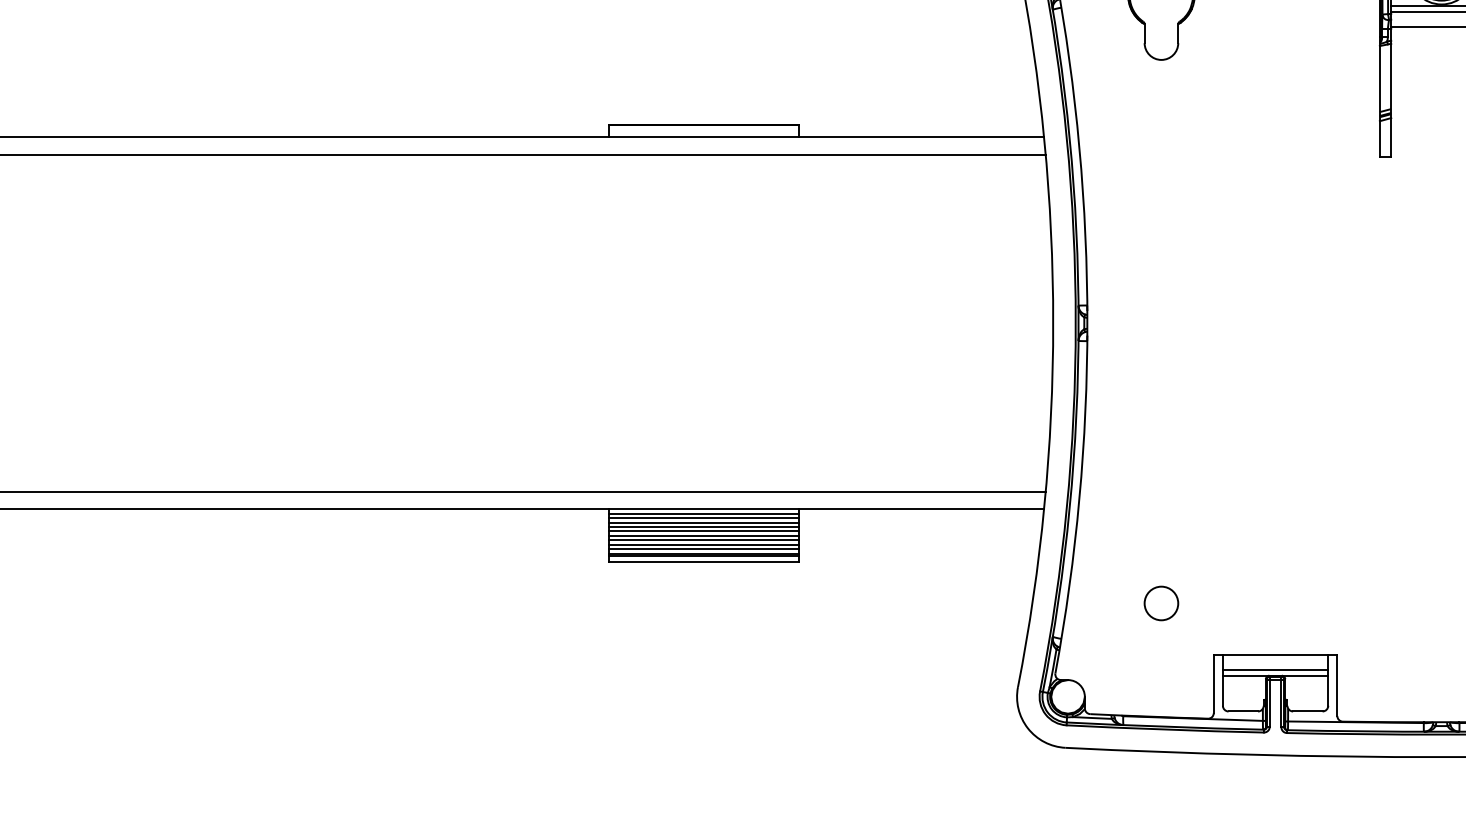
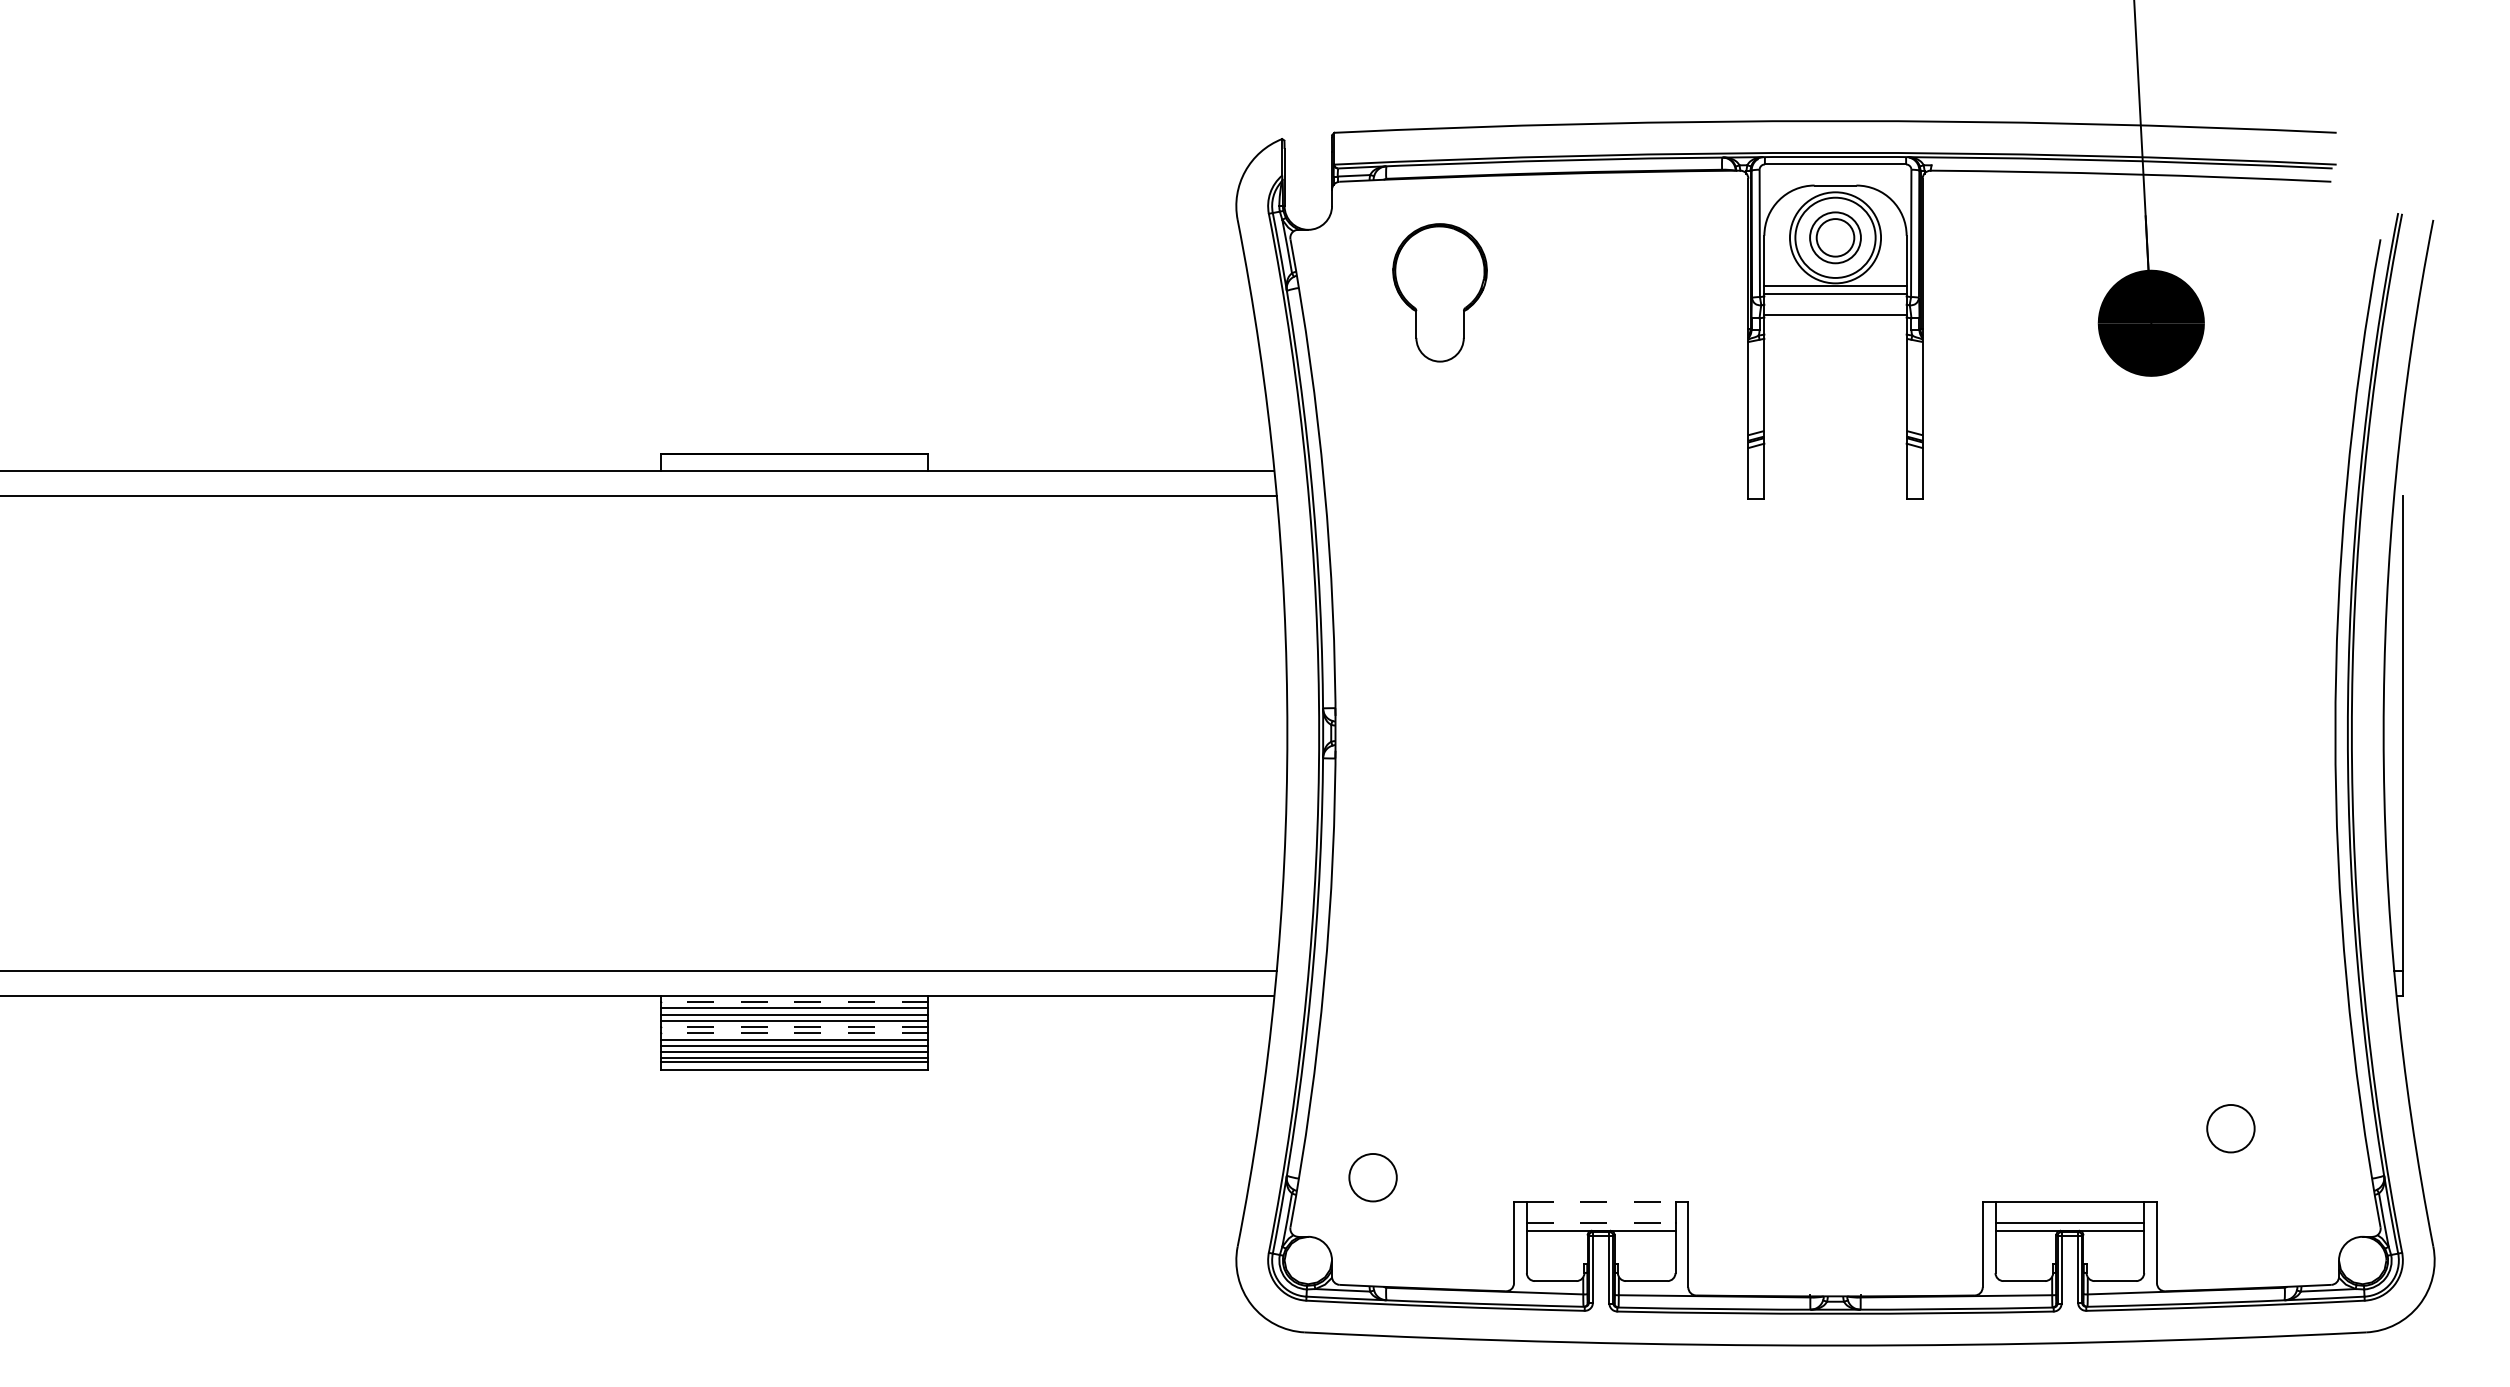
line: (703, 513) -> (794, 1001), solid -> dashed
line: (703, 531) -> (794, 1027), solid -> dashed
line: (703, 536) -> (794, 1033), solid -> dashed
circle: (1161, 603) -> (1372, 1177), moved
line: (1275, 655) -> (1601, 1202), solid -> dashed
line: (1275, 669) -> (1601, 1222), solid -> dashed

